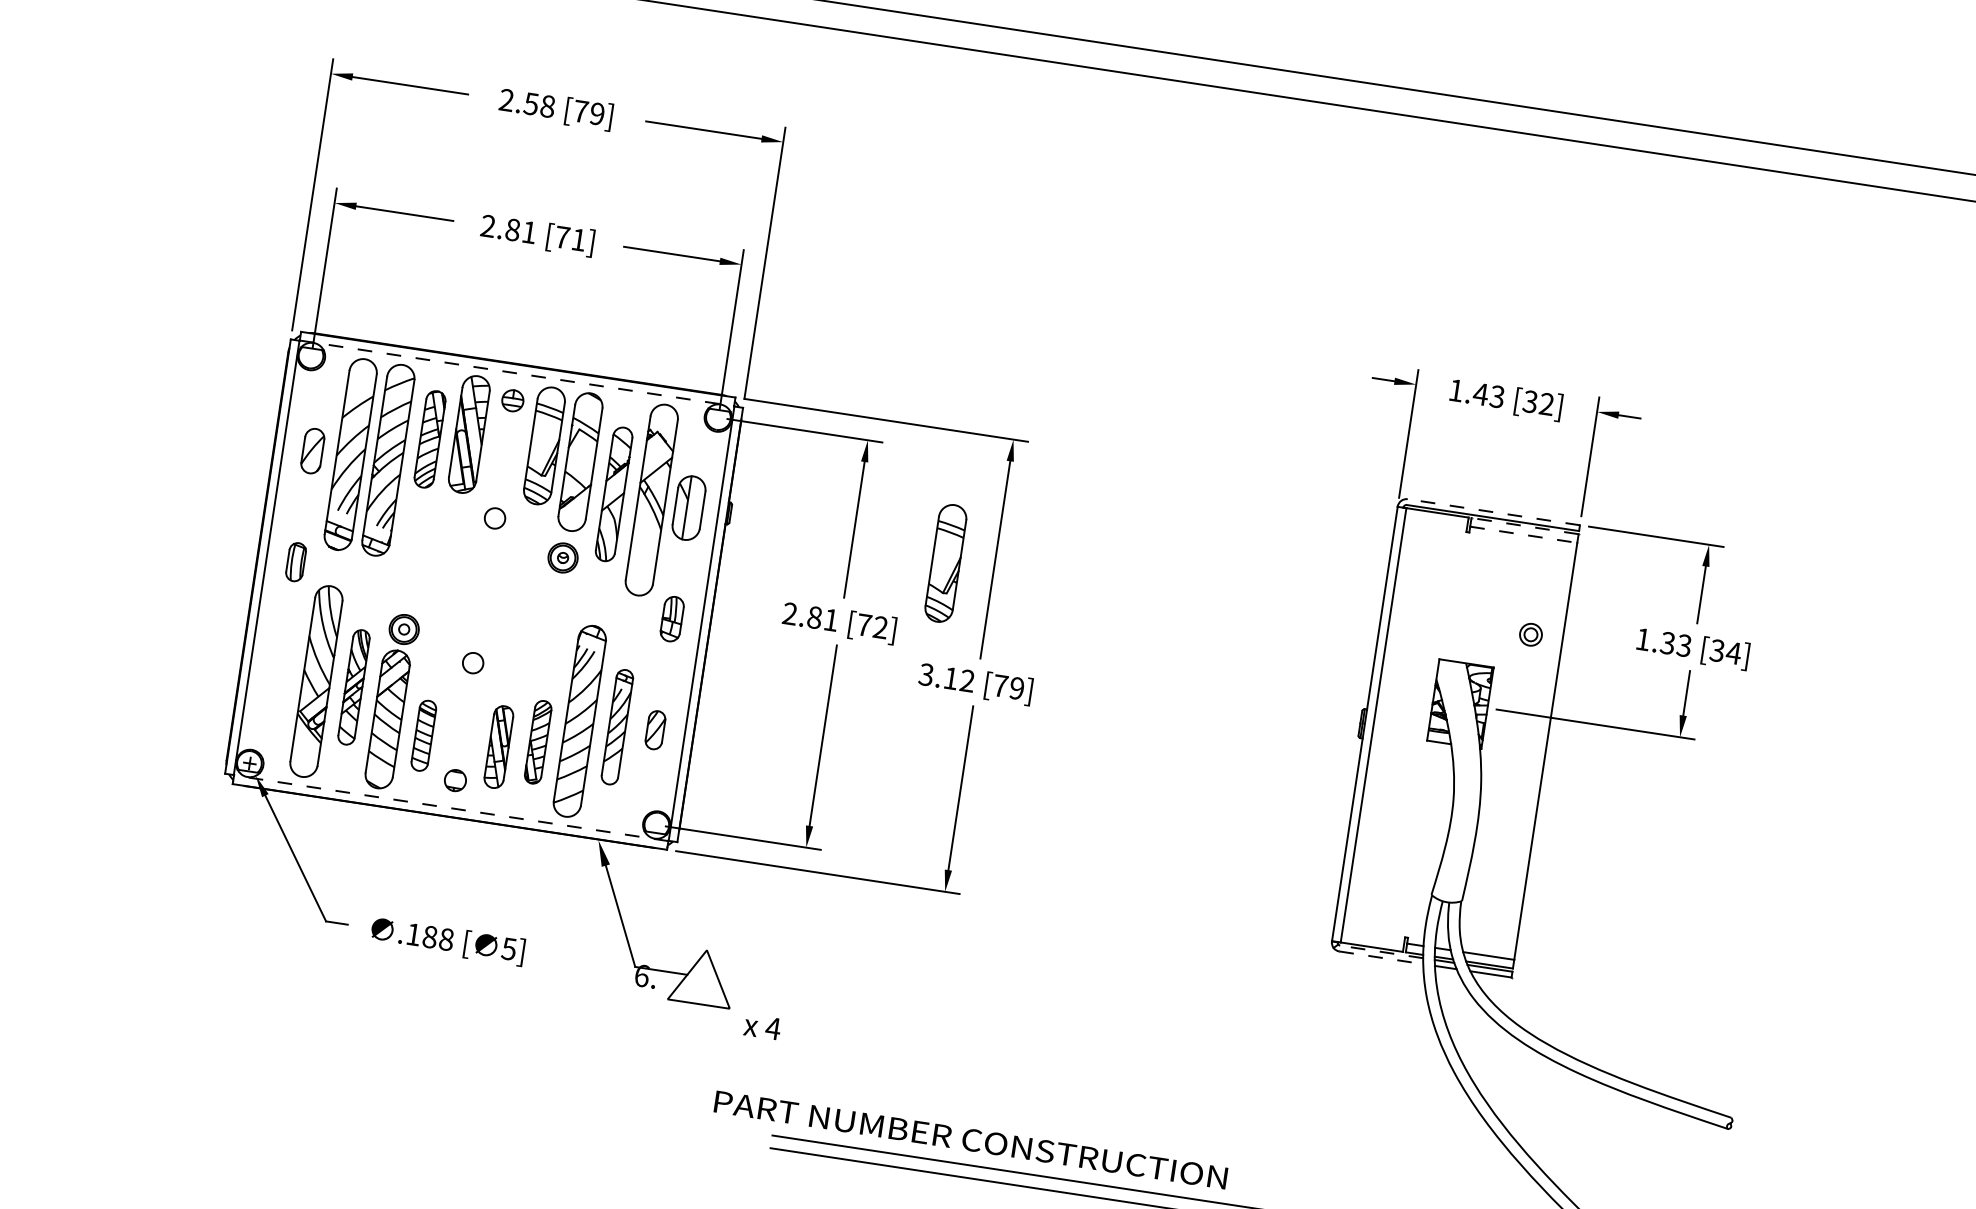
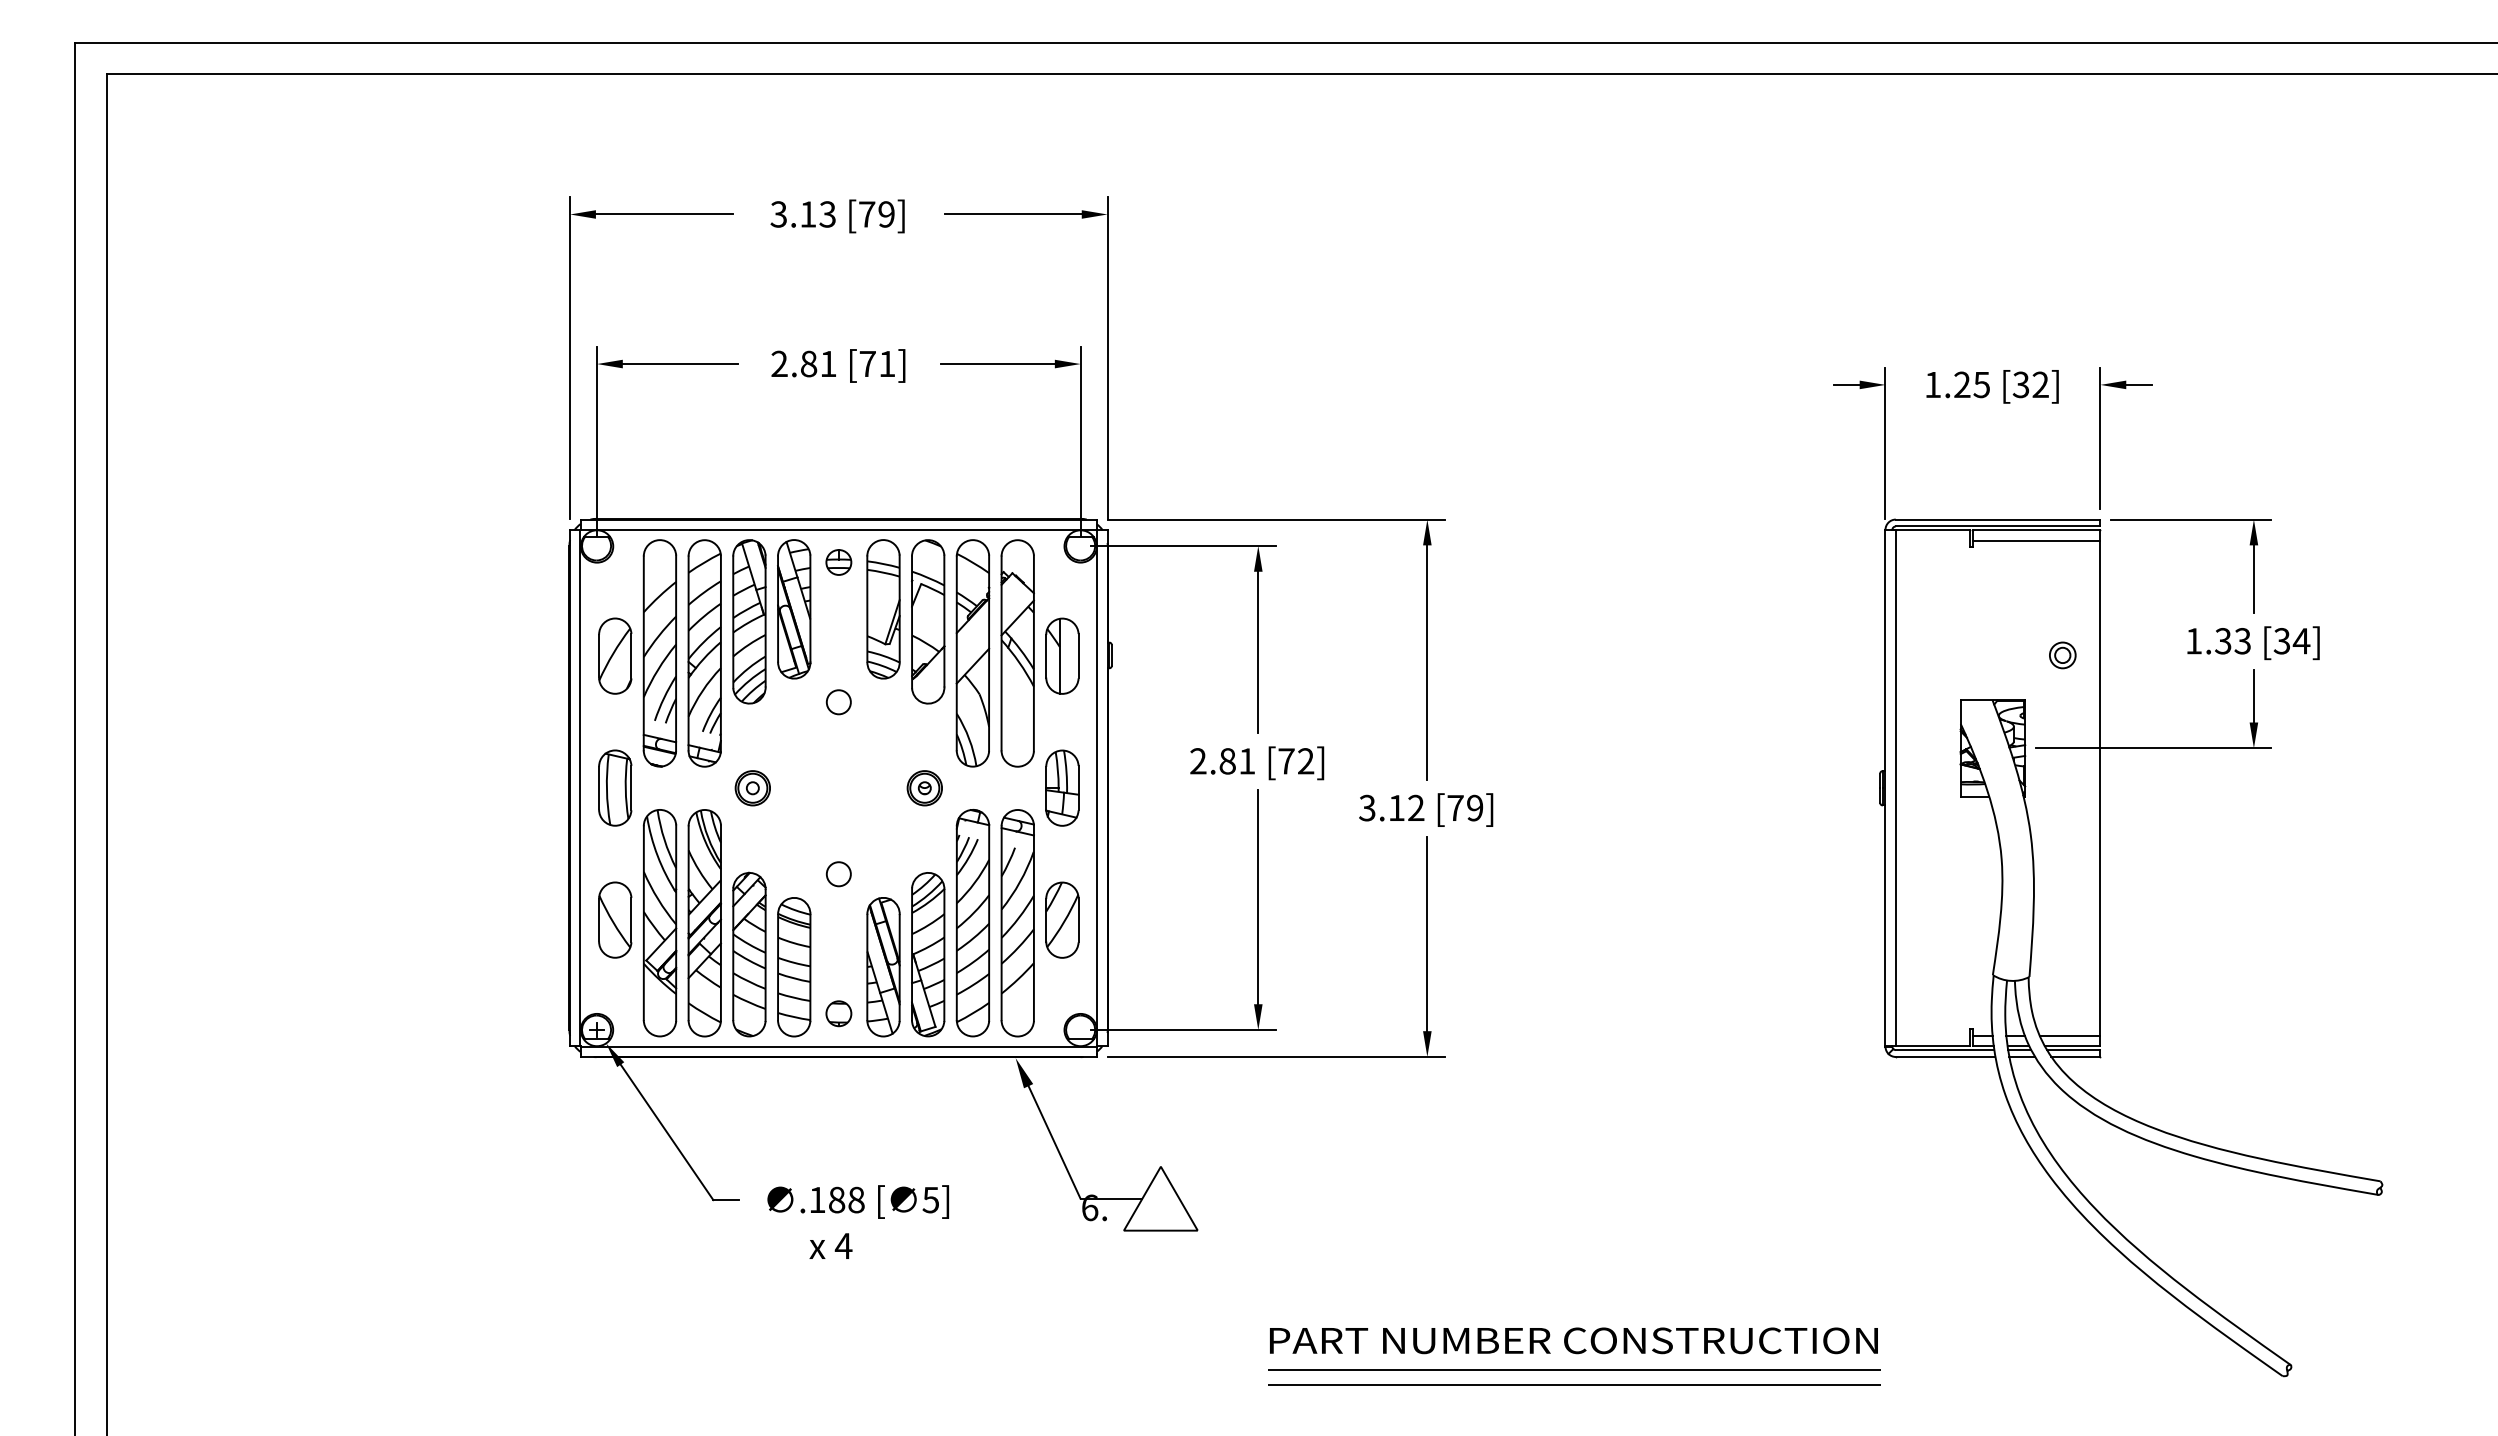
text: (526, 103) -> (802, 214), 2.58 -> 3.13
line: (517, 373) -> (839, 529), dashed -> solid
text: (1488, 395) -> (1971, 384), 1.43 -> 1.25
part: (430, 439) -> (749, 621), size x1.43
part: (313, 450) -> (615, 655), size x1.43
part: (613, 494) -> (972, 653), size x1.43
line: (1493, 512) -> (1997, 519), dashed -> solid
line: (1524, 526) -> (2036, 530), dashed -> solid
line: (1523, 534) -> (2036, 540), dashed -> solid
part: (562, 558) -> (924, 788), moved
part: (296, 561) -> (615, 787), size x1.67
part: (945, 563) -> (1370, 675), removed
part: (672, 618) -> (1062, 787), size x1.43
part: (403, 629) -> (752, 788), moved
part: (279, 672) -> (615, 919), added
part: (353, 687) -> (704, 923), size x1.67
part: (617, 727) -> (1017, 923), size x1.67
part: (655, 729) -> (1062, 919), size x1.67
part: (423, 735) -> (794, 967), size x1.67
part: (538, 742) -> (928, 954), size x1.67
part: (498, 747) -> (883, 967), size x1.43
line: (450, 808) -> (838, 1046), dashed -> solid
line: (1381, 952) -> (1944, 1050), dashed -> solid
line: (1381, 957) -> (1945, 1056), dashed -> solid
text: (762, 1026) -> (830, 1245), moved
text: (970, 1139) -> (1573, 1340), moved

